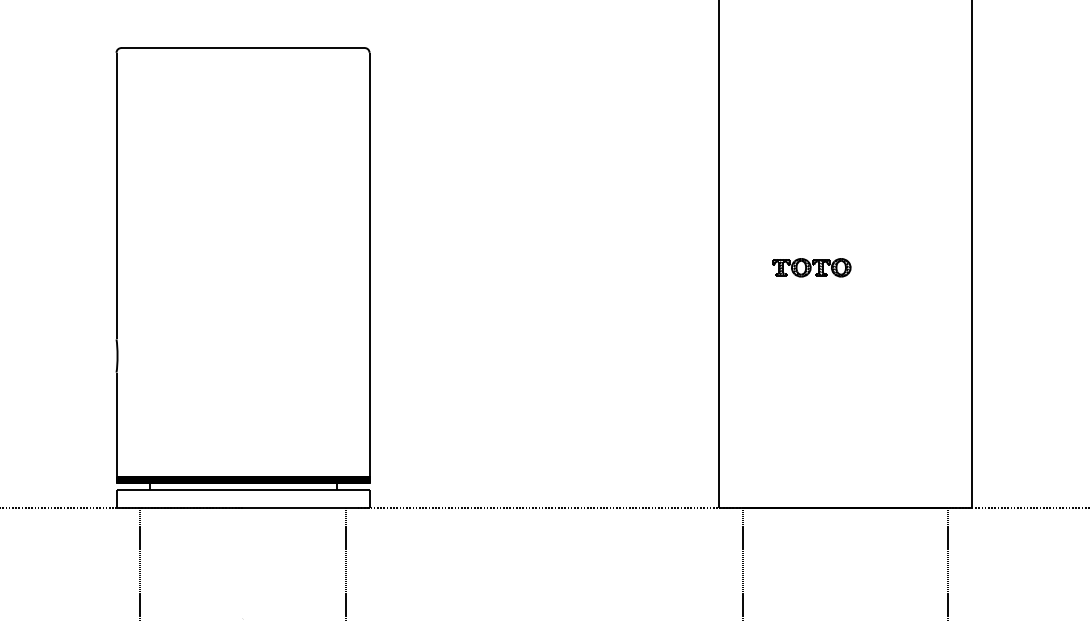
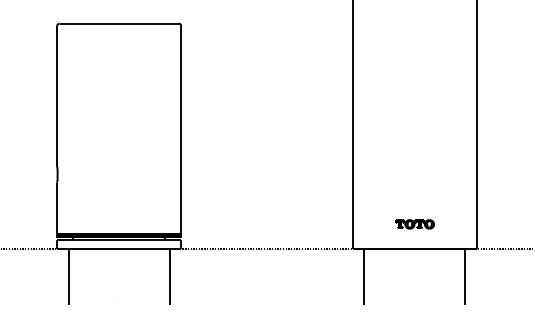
part: (810, 267) -> (414, 224), moved

